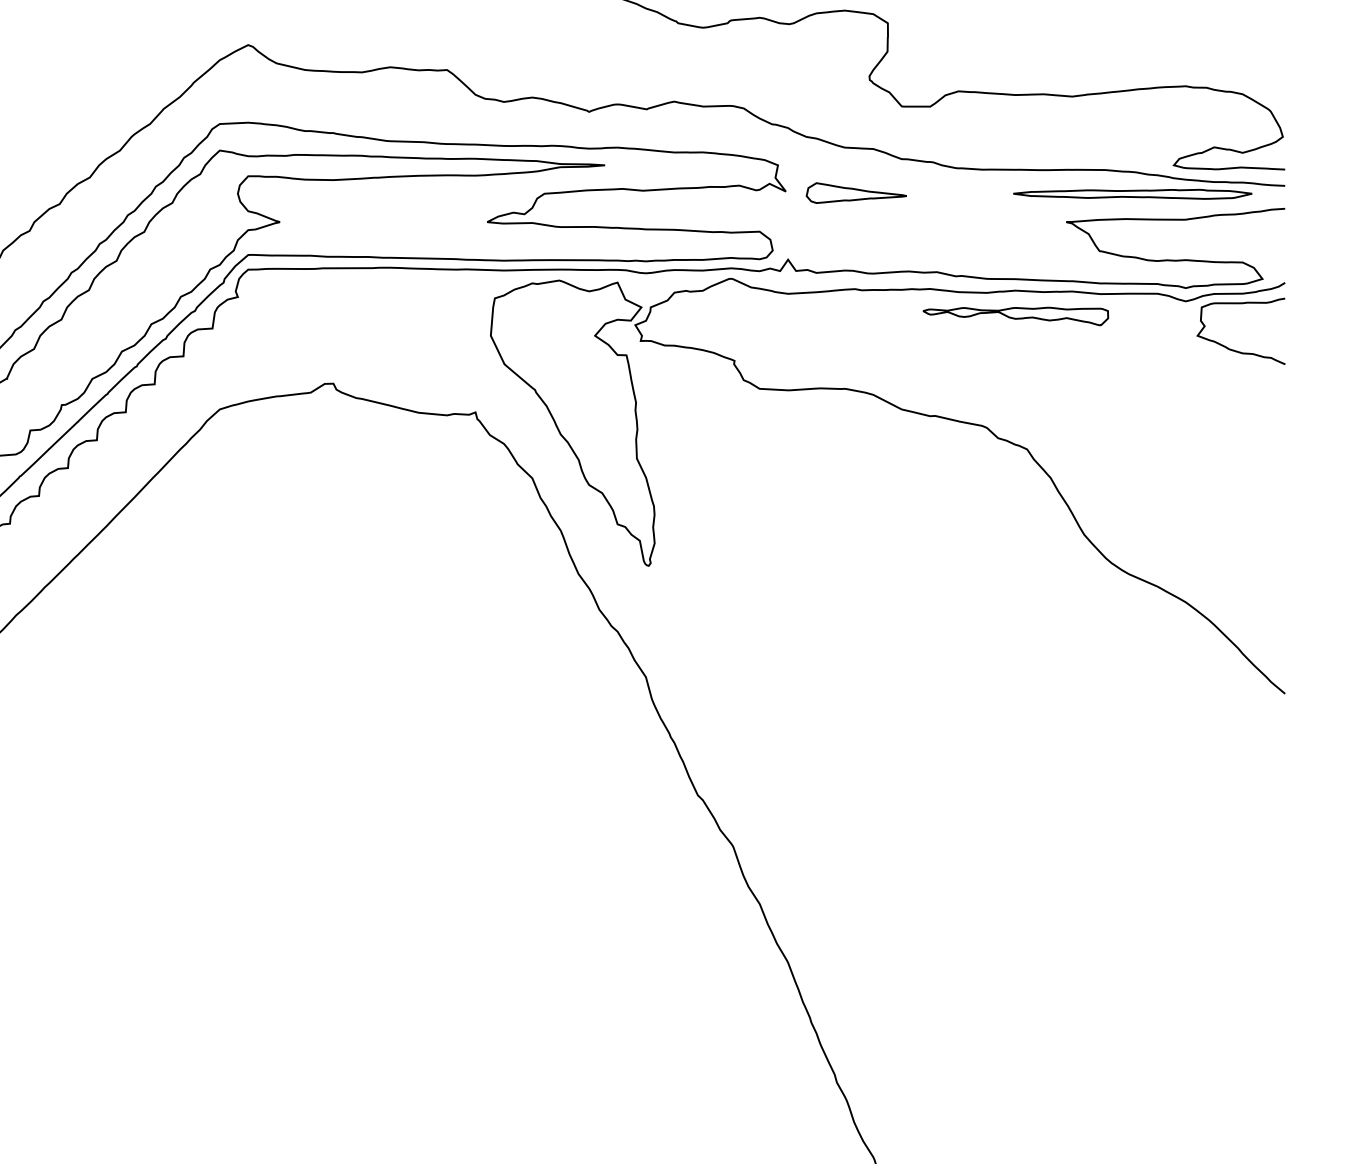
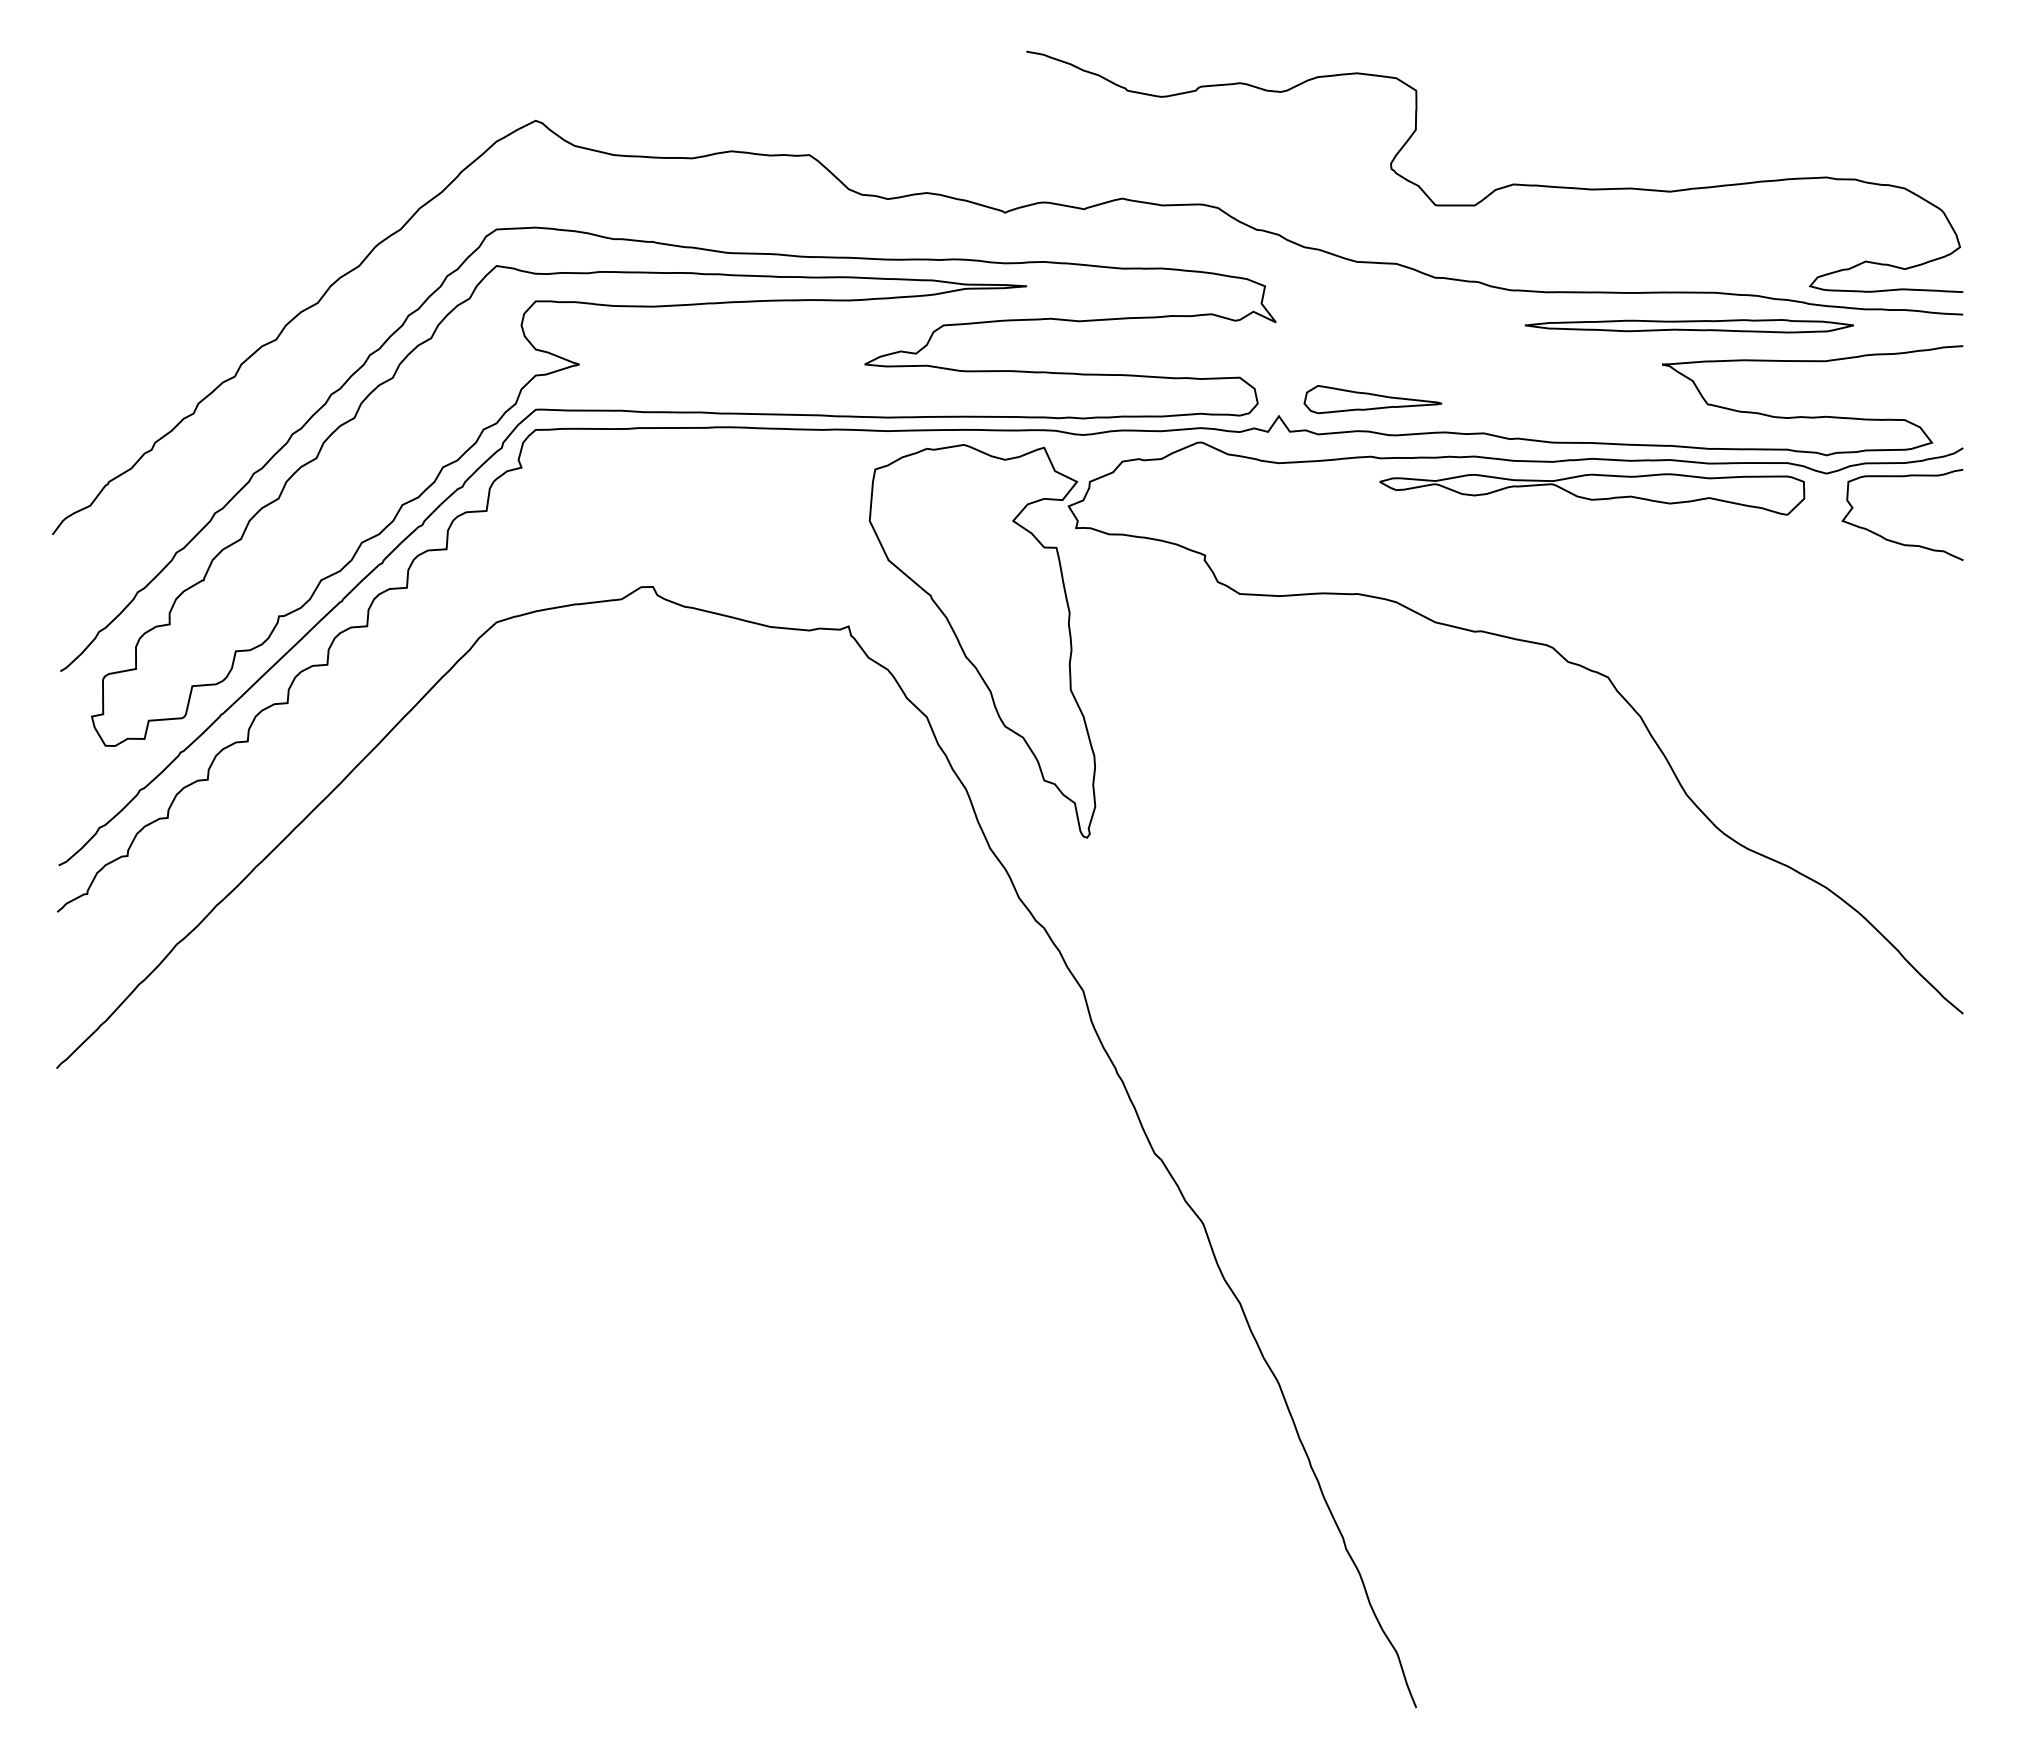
part: (856, 193) -> (1372, 399), moved
part: (1132, 194) -> (1688, 326), moved
part: (1015, 316) -> (1592, 494), size x1.67

